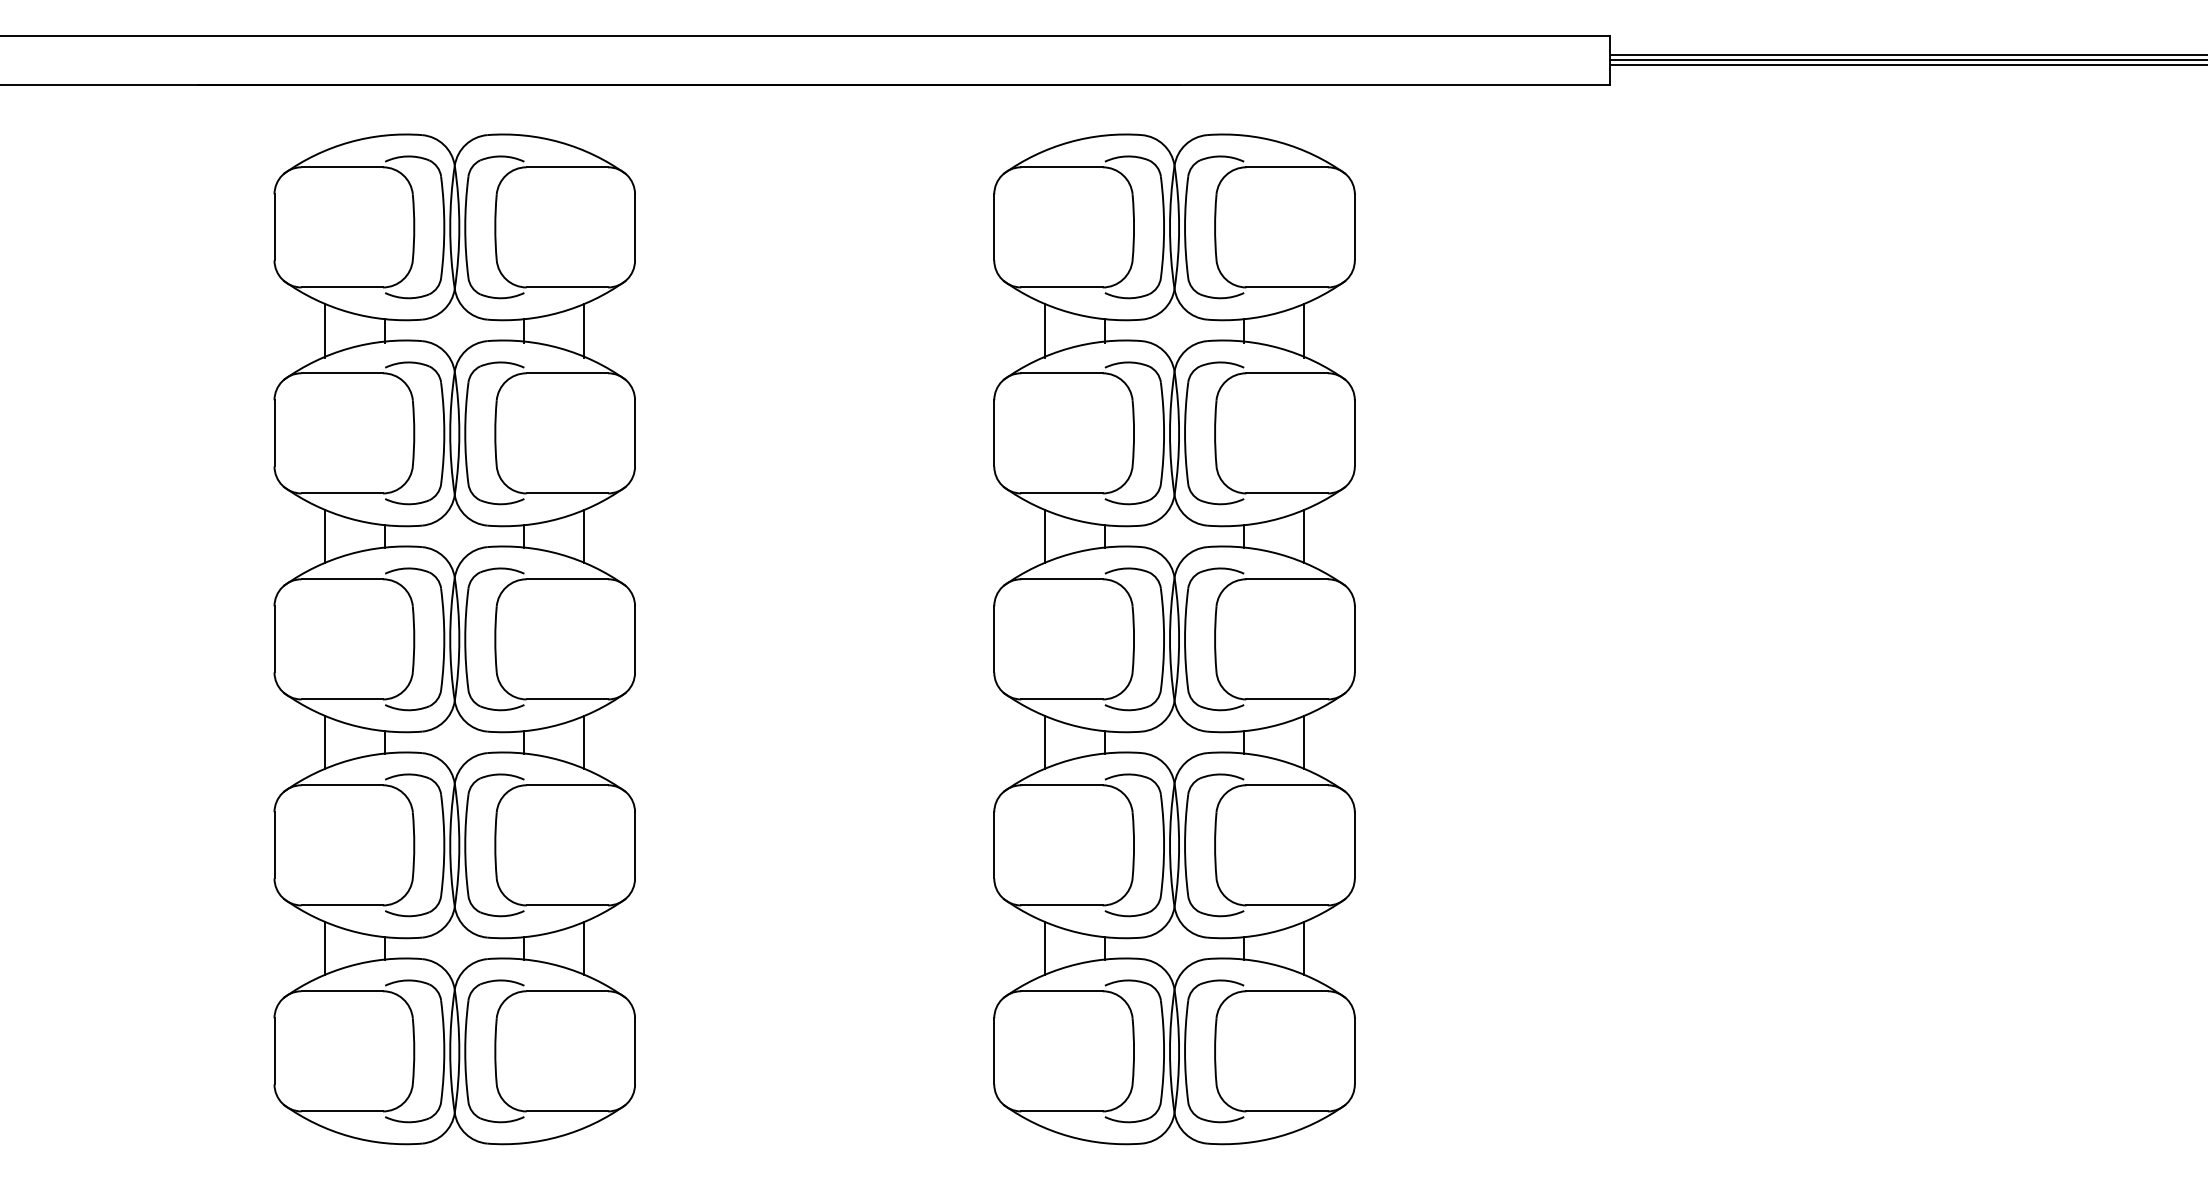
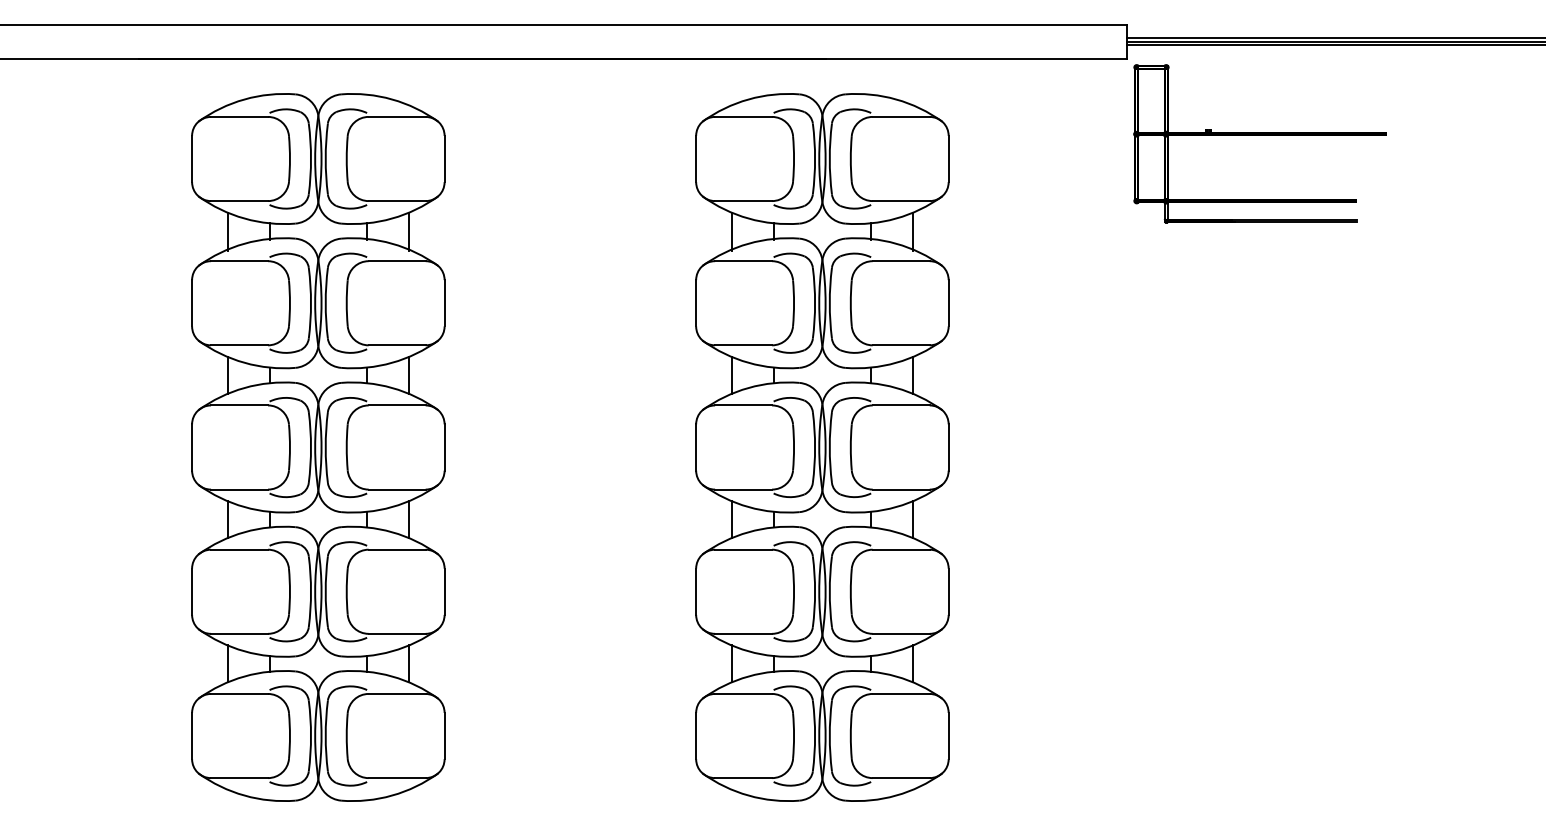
part: (1799, 194) -> (1260, 135), added

